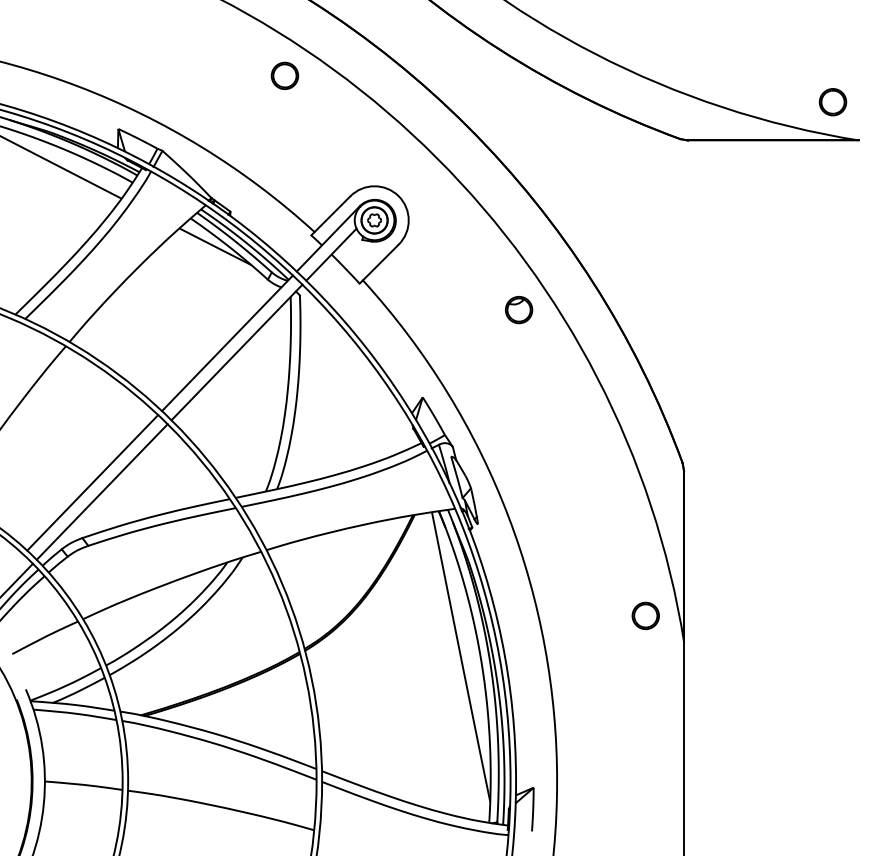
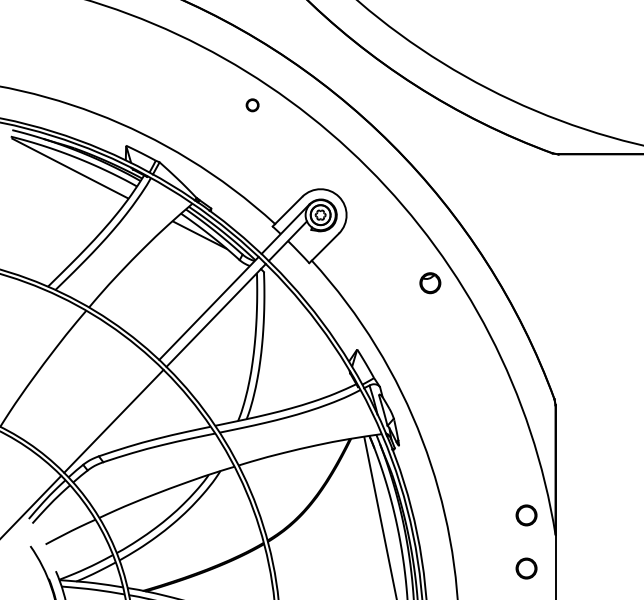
part: (284, 75) -> (252, 105), size x0.6
line: (92, 482) -> (106, 414), removed
part: (645, 685) -> (526, 568), added

